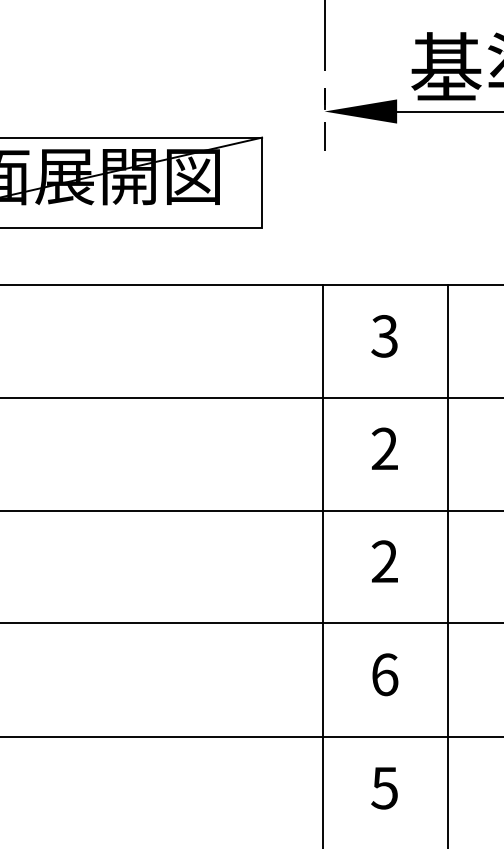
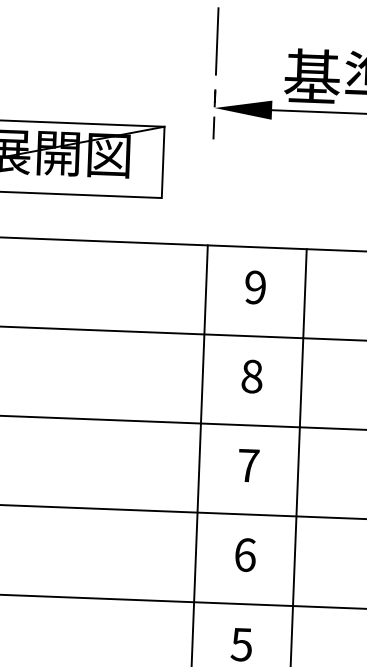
text: (384, 336) -> (255, 287), 3 -> 9
text: (384, 448) -> (251, 376), 2 -> 8
text: (384, 561) -> (248, 465), 2 -> 7

